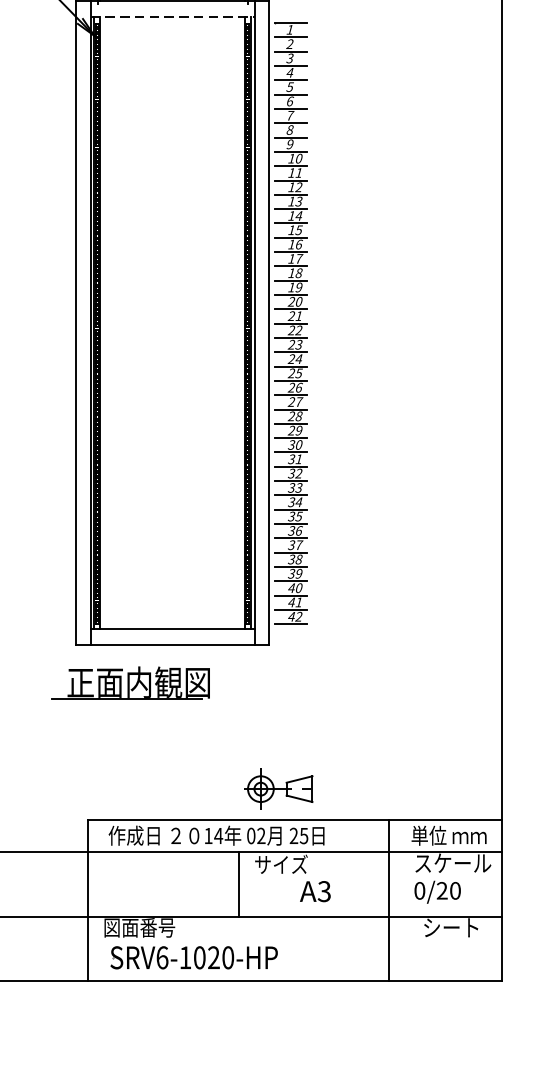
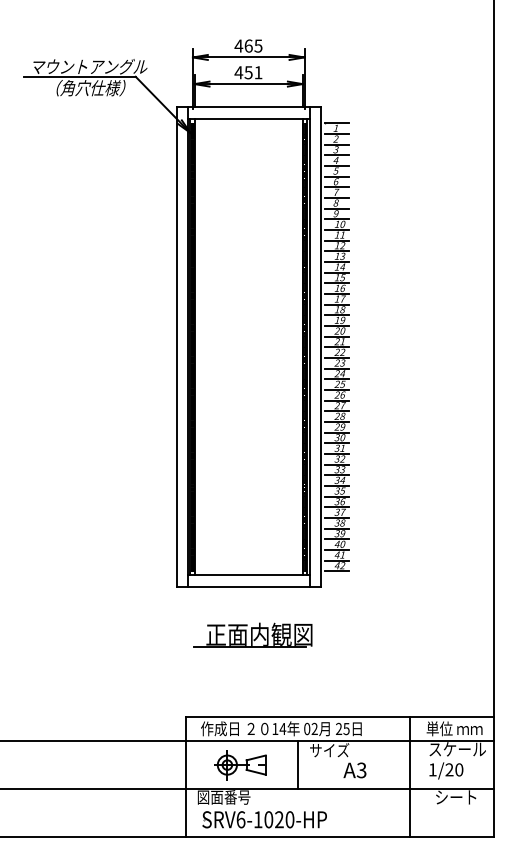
line: (173, 17) -> (249, 119), dashed -> solid
part: (129, 682) -> (252, 634), moved
part: (278, 789) -> (240, 765), moved
text: (419, 890) -> (432, 769), 0/20 -> 1/20

